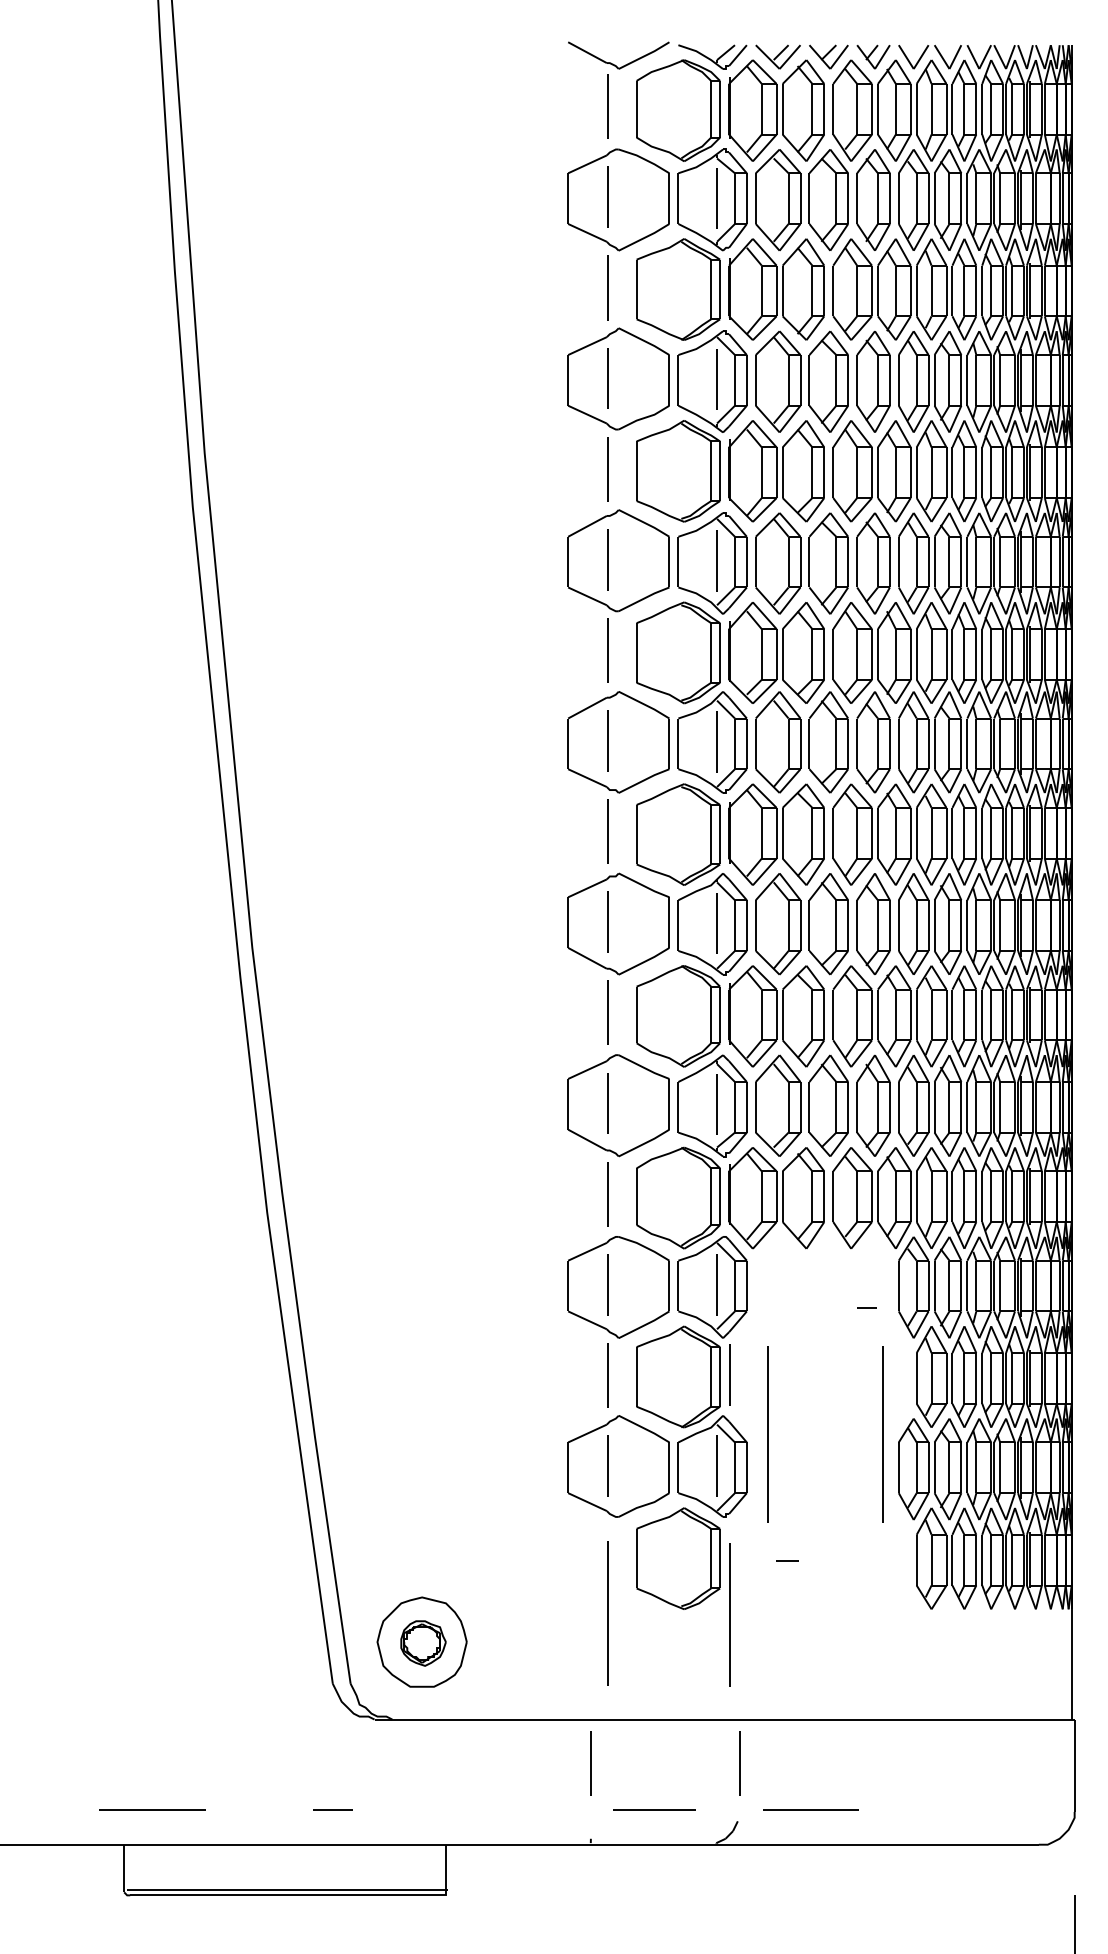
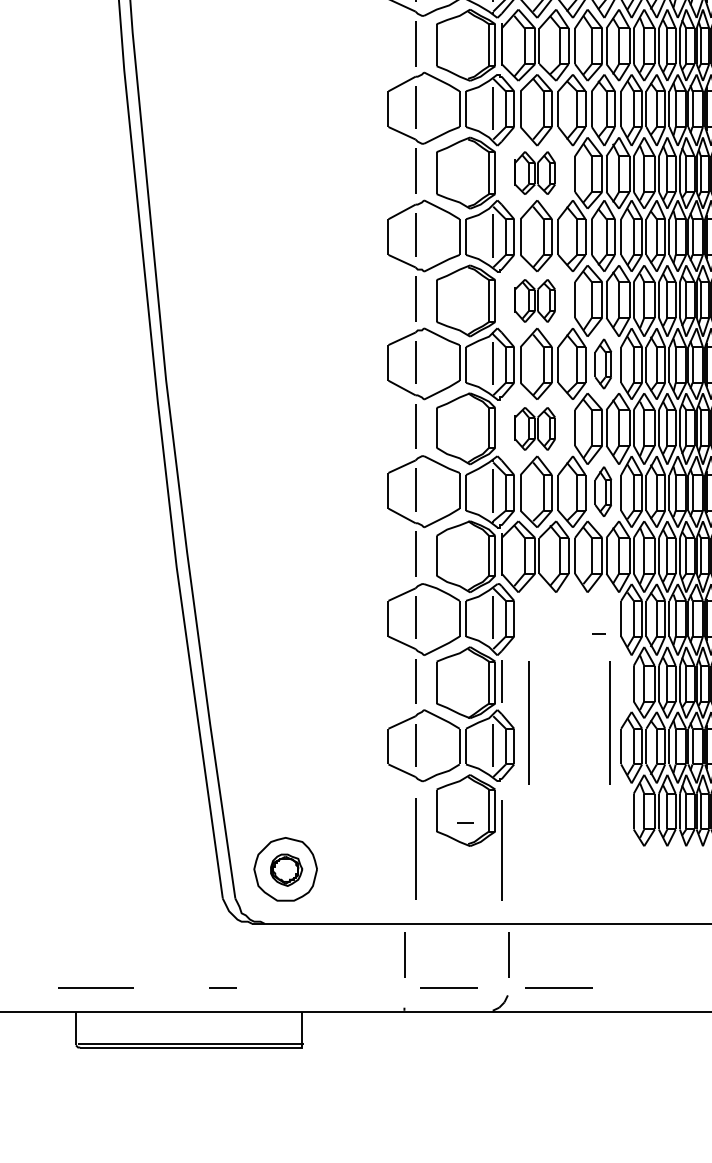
part: (776, 652) -> (535, 172), size x0.6
part: (776, 834) -> (535, 300), size x0.6
part: (873, 924) -> (603, 364), size x0.7
part: (776, 1016) -> (535, 428), size x0.6
part: (873, 1105) -> (603, 491), size x0.7
line: (787, 1560) -> (465, 822), moved

